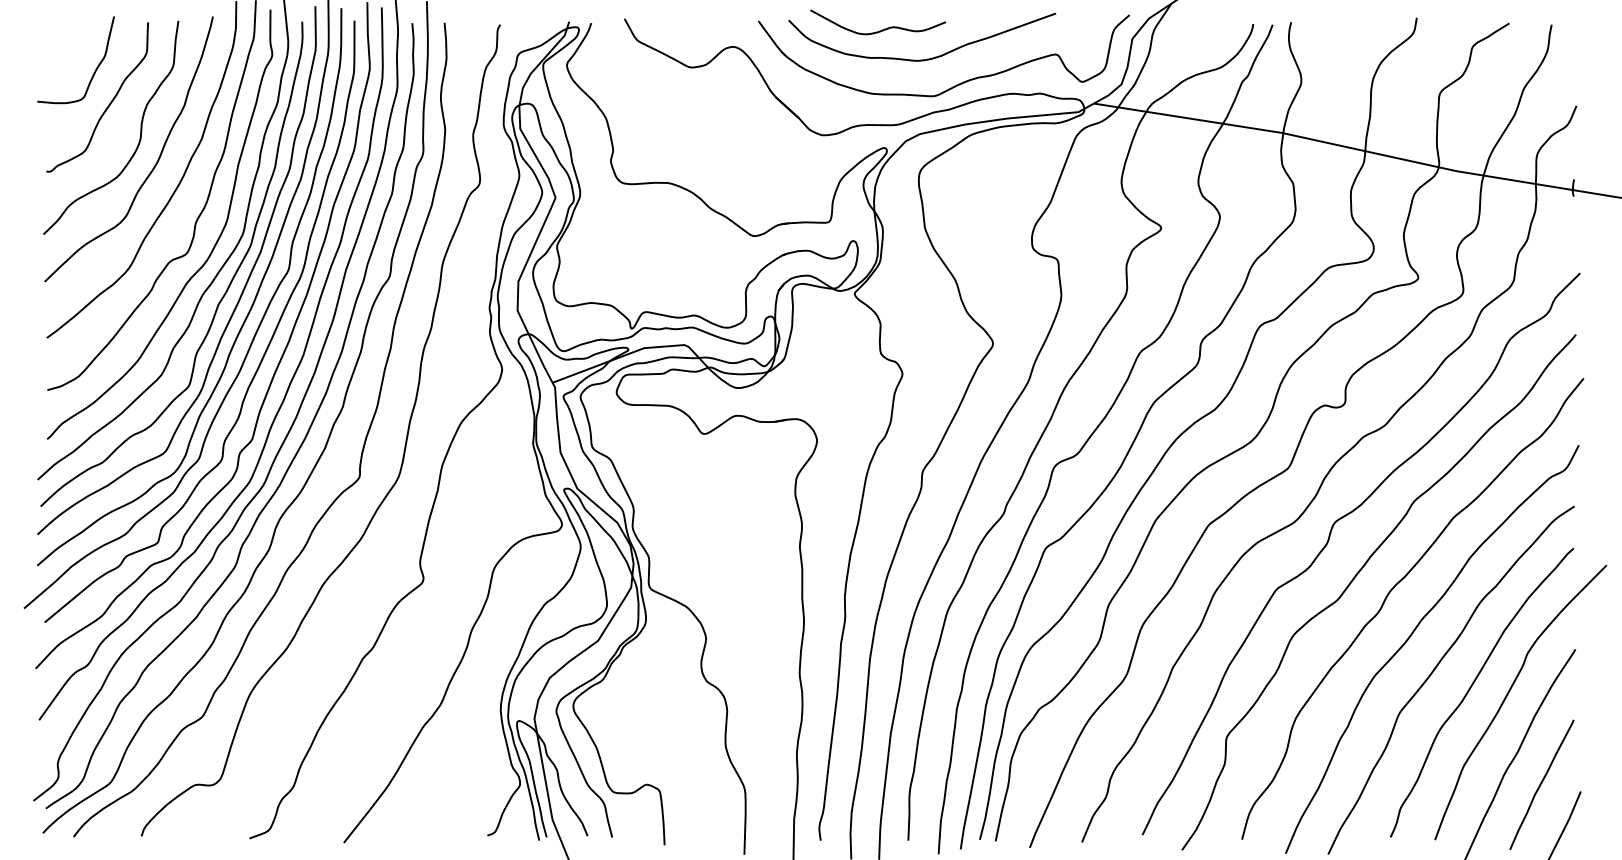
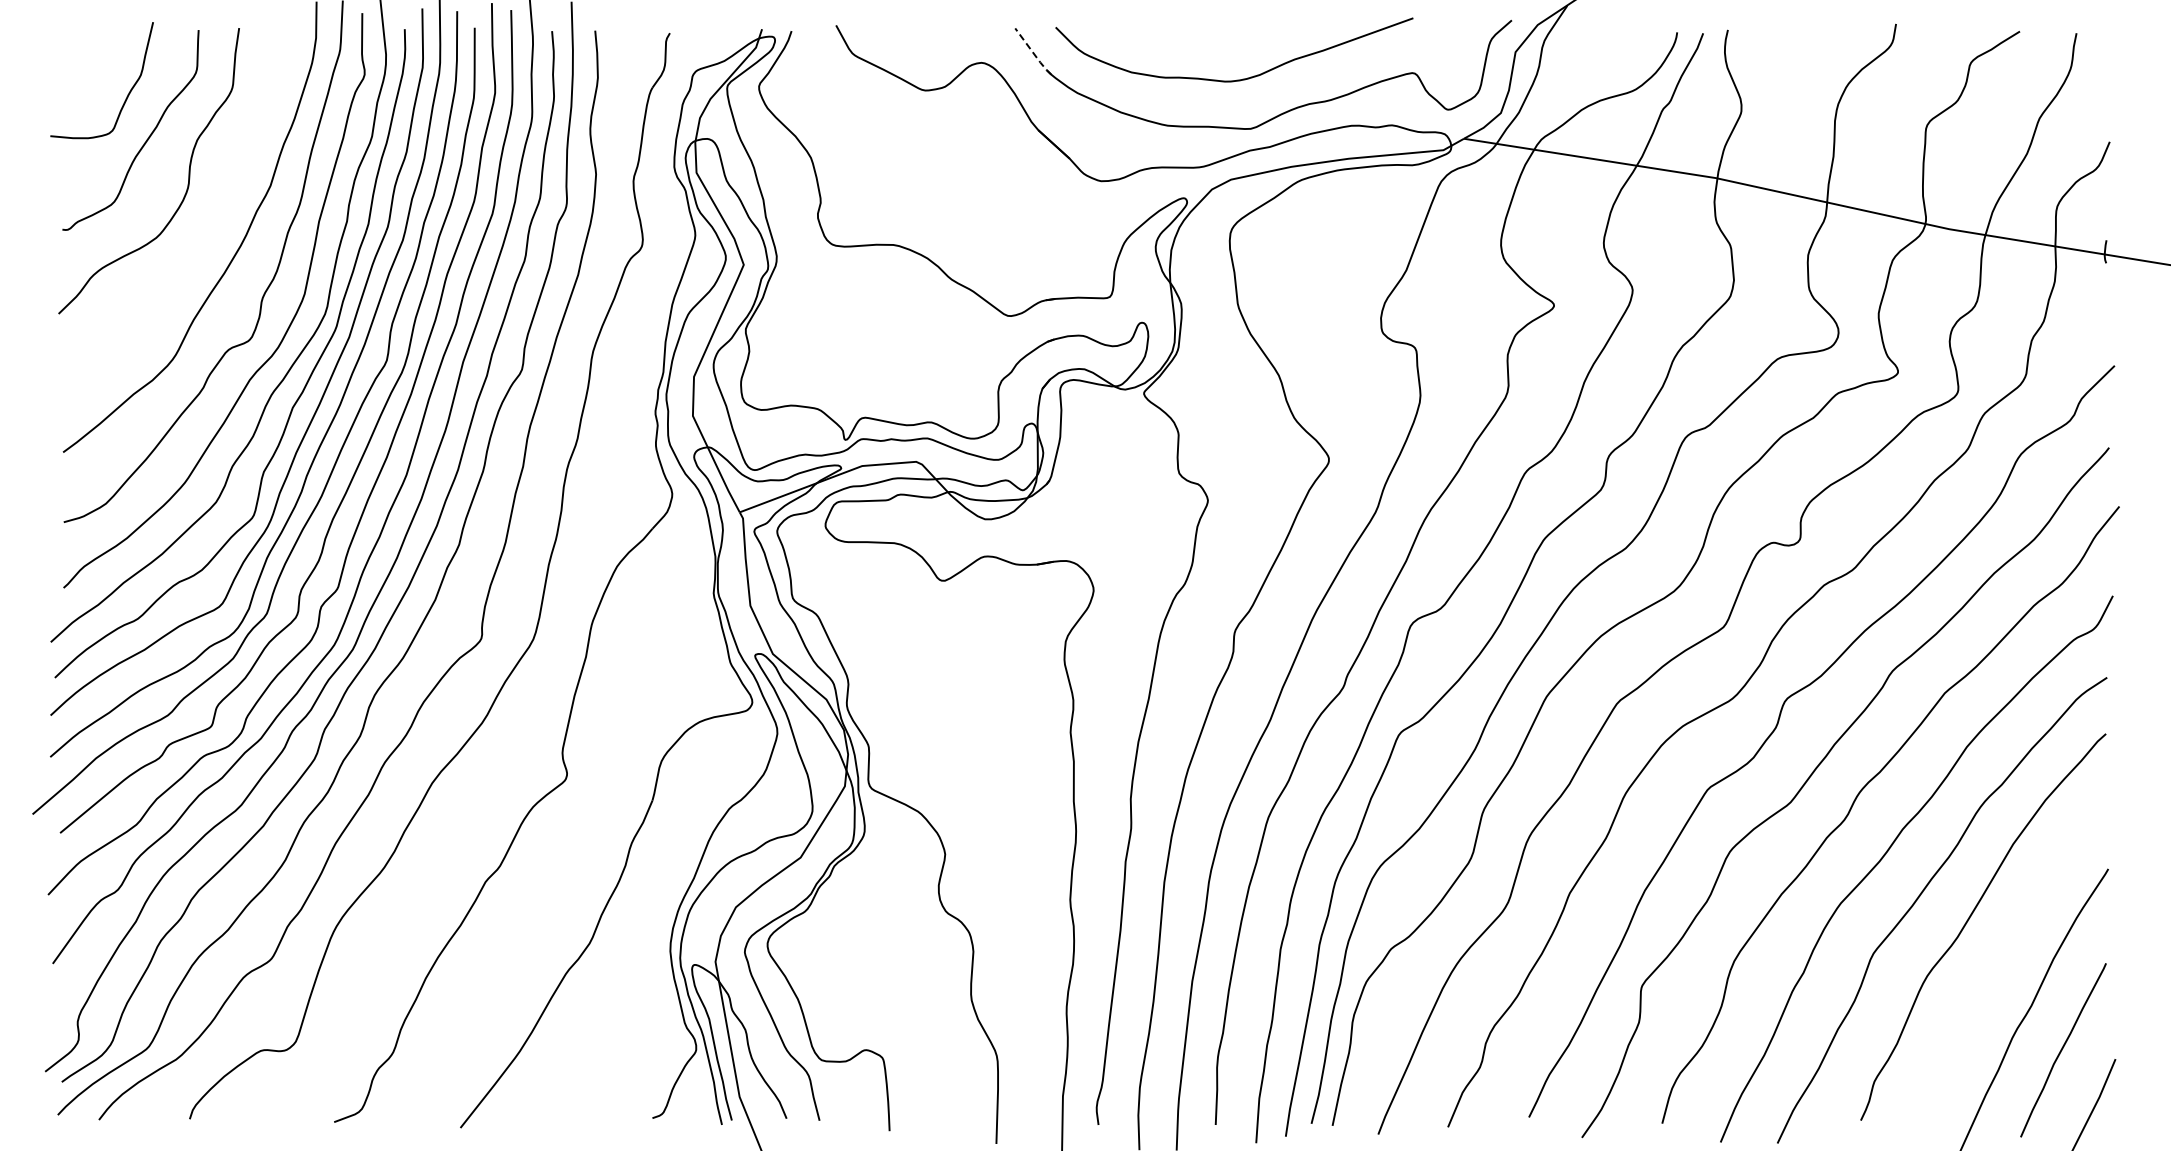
curve: (881, 30) -> (1179, 40), removed
line: (772, 39) -> (1033, 52), solid -> dashed
curve: (154, 166) -> (206, 222), removed
curve: (1507, 696) -> (2017, 931), removed

